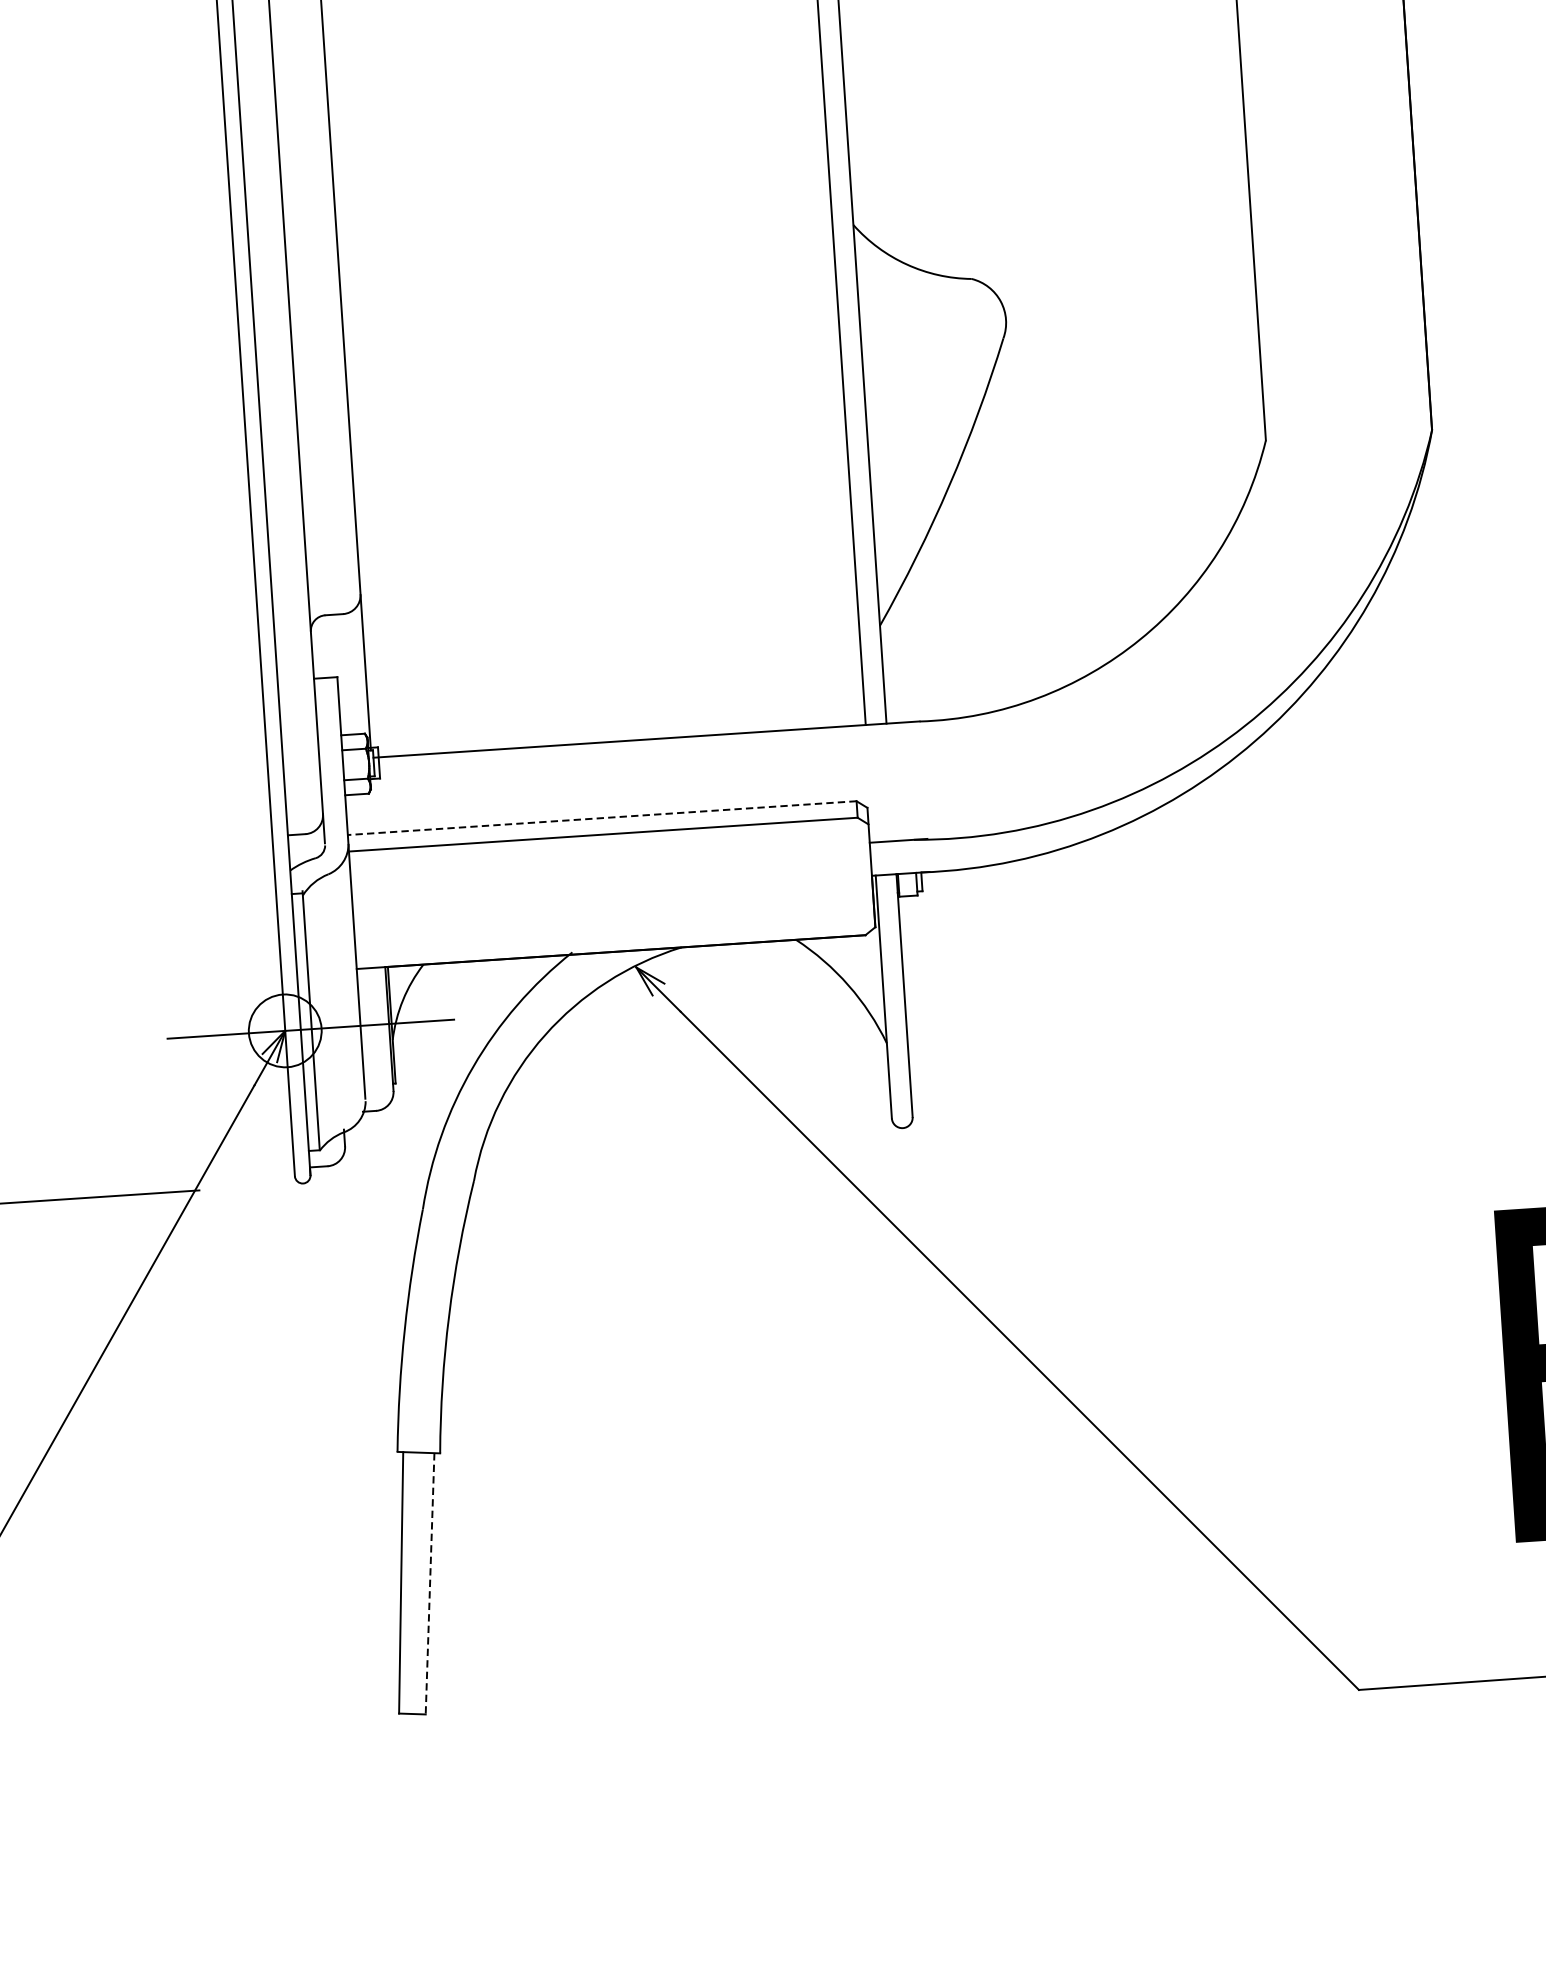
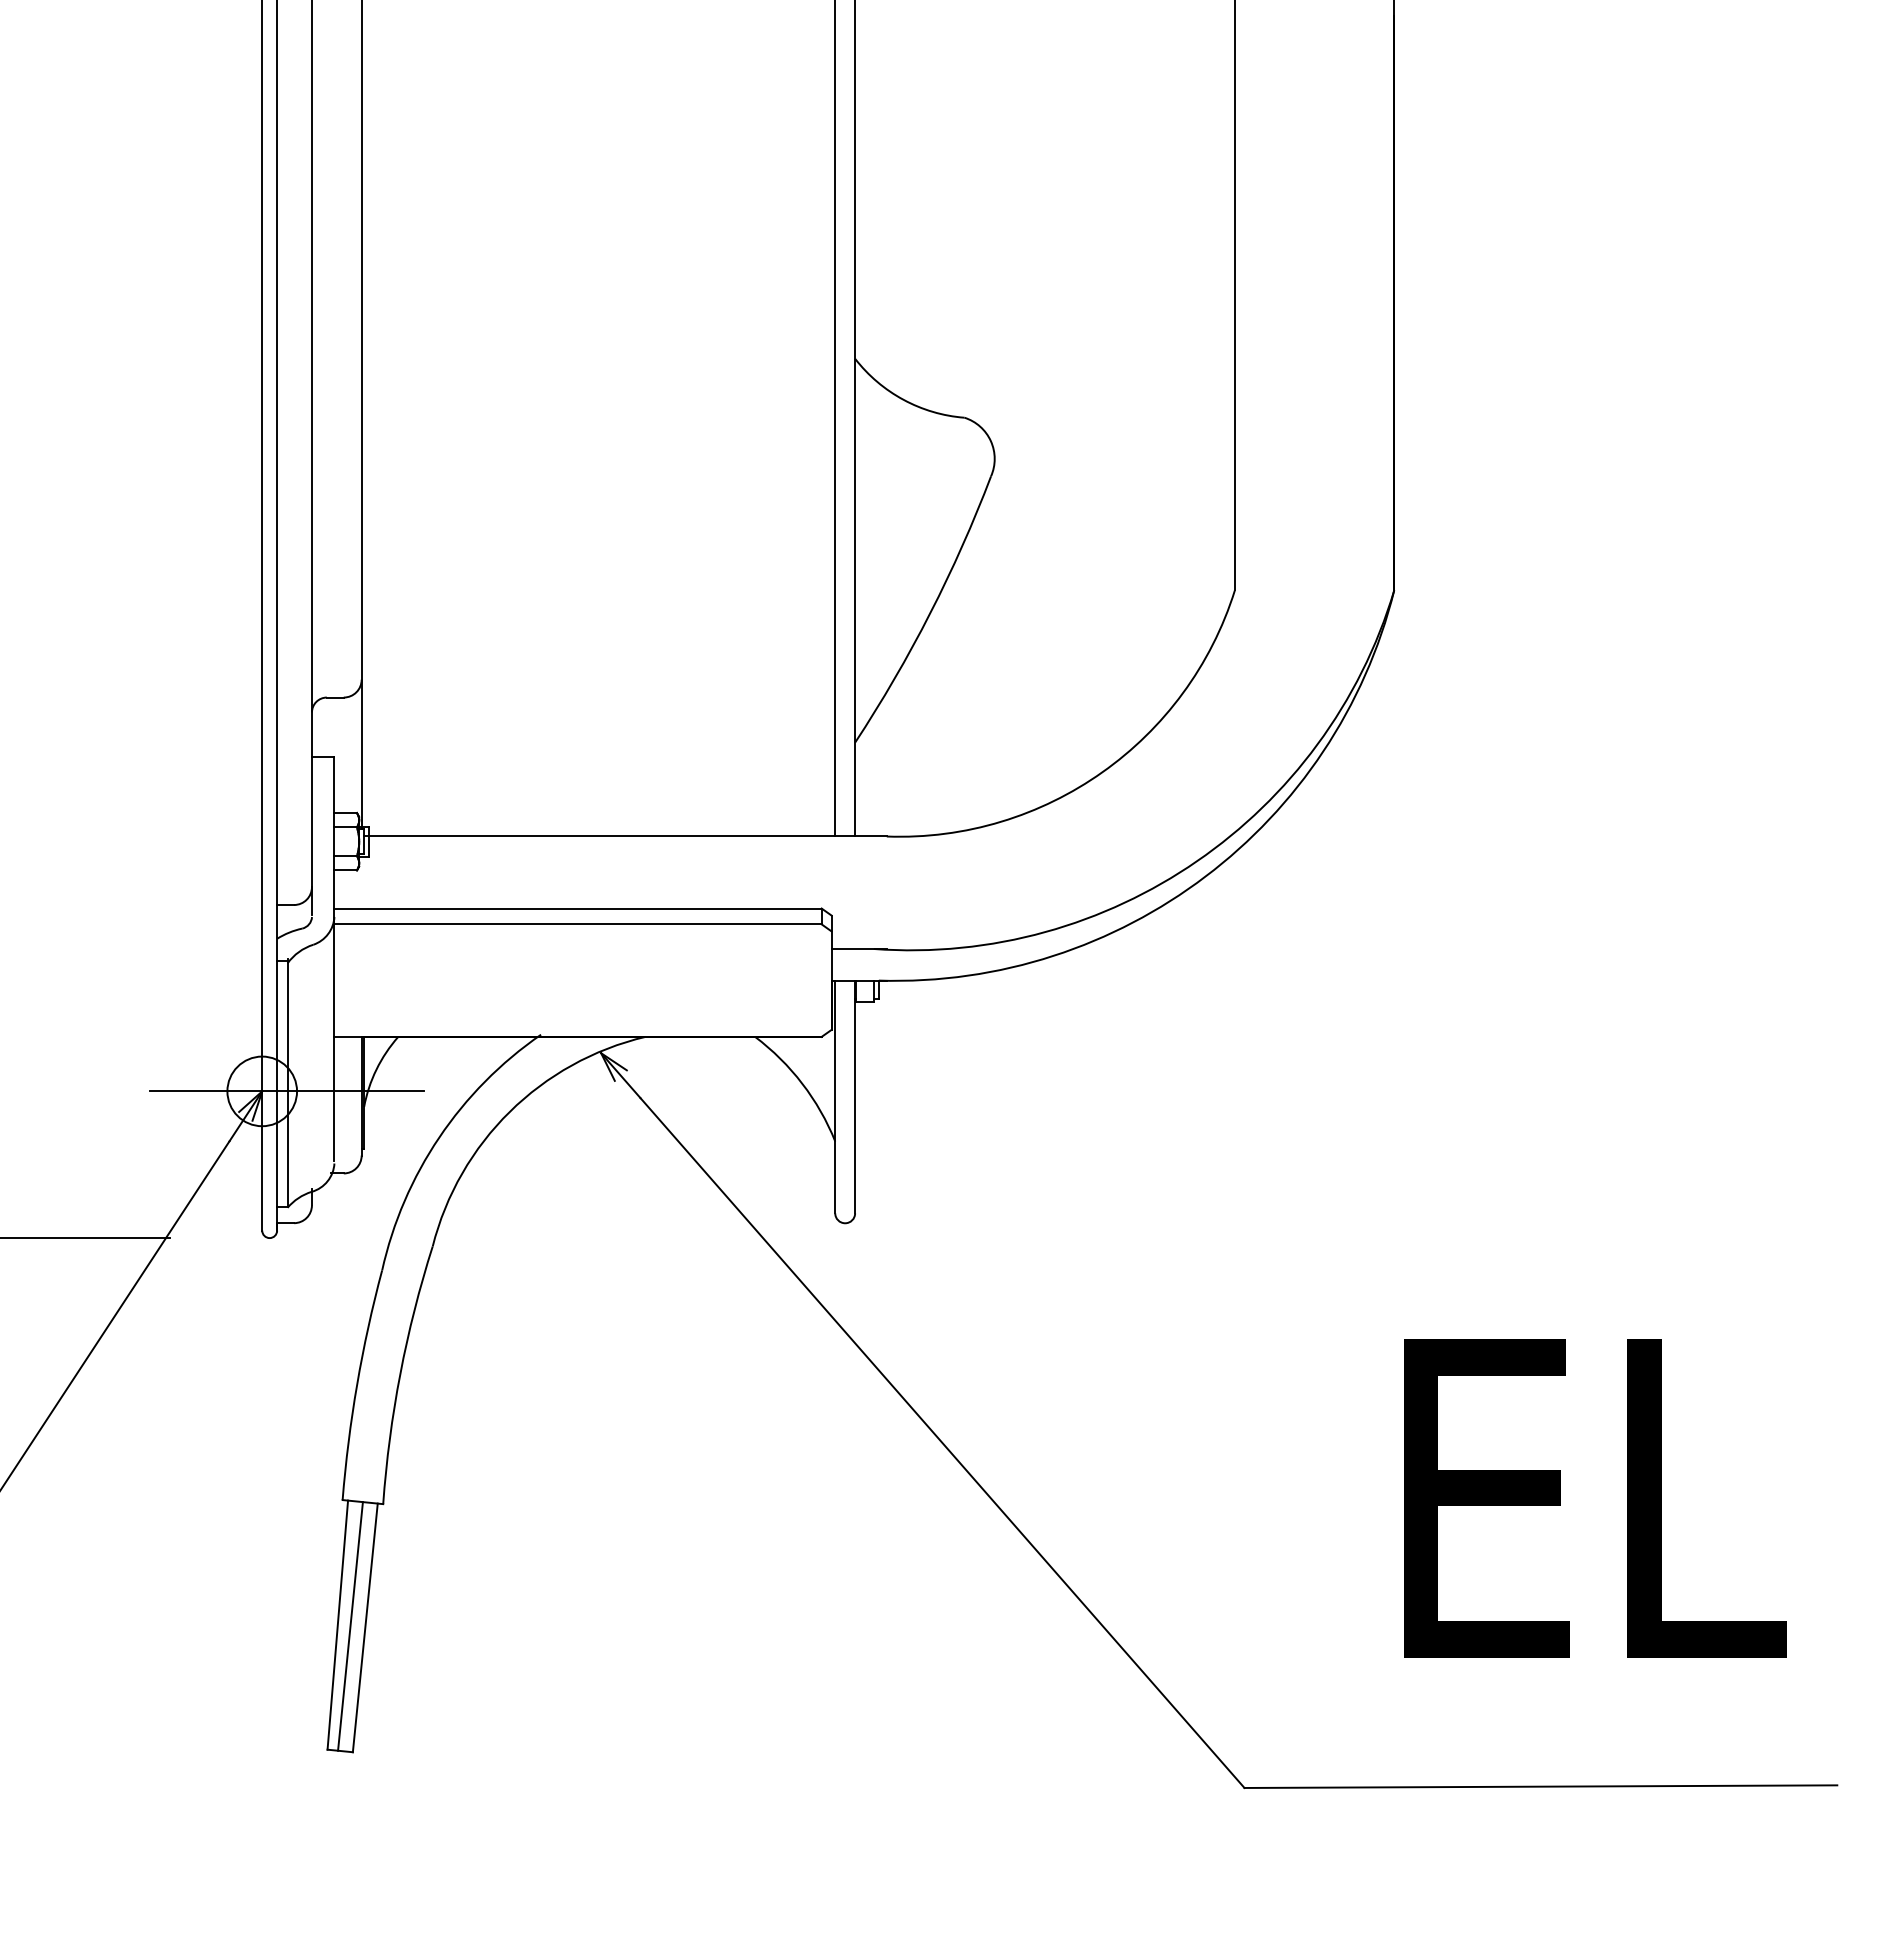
line: (602, 818) -> (578, 908), dashed -> solid
line: (414, 1583) -> (350, 1626), added
line: (430, 1583) -> (365, 1627), dashed -> solid

